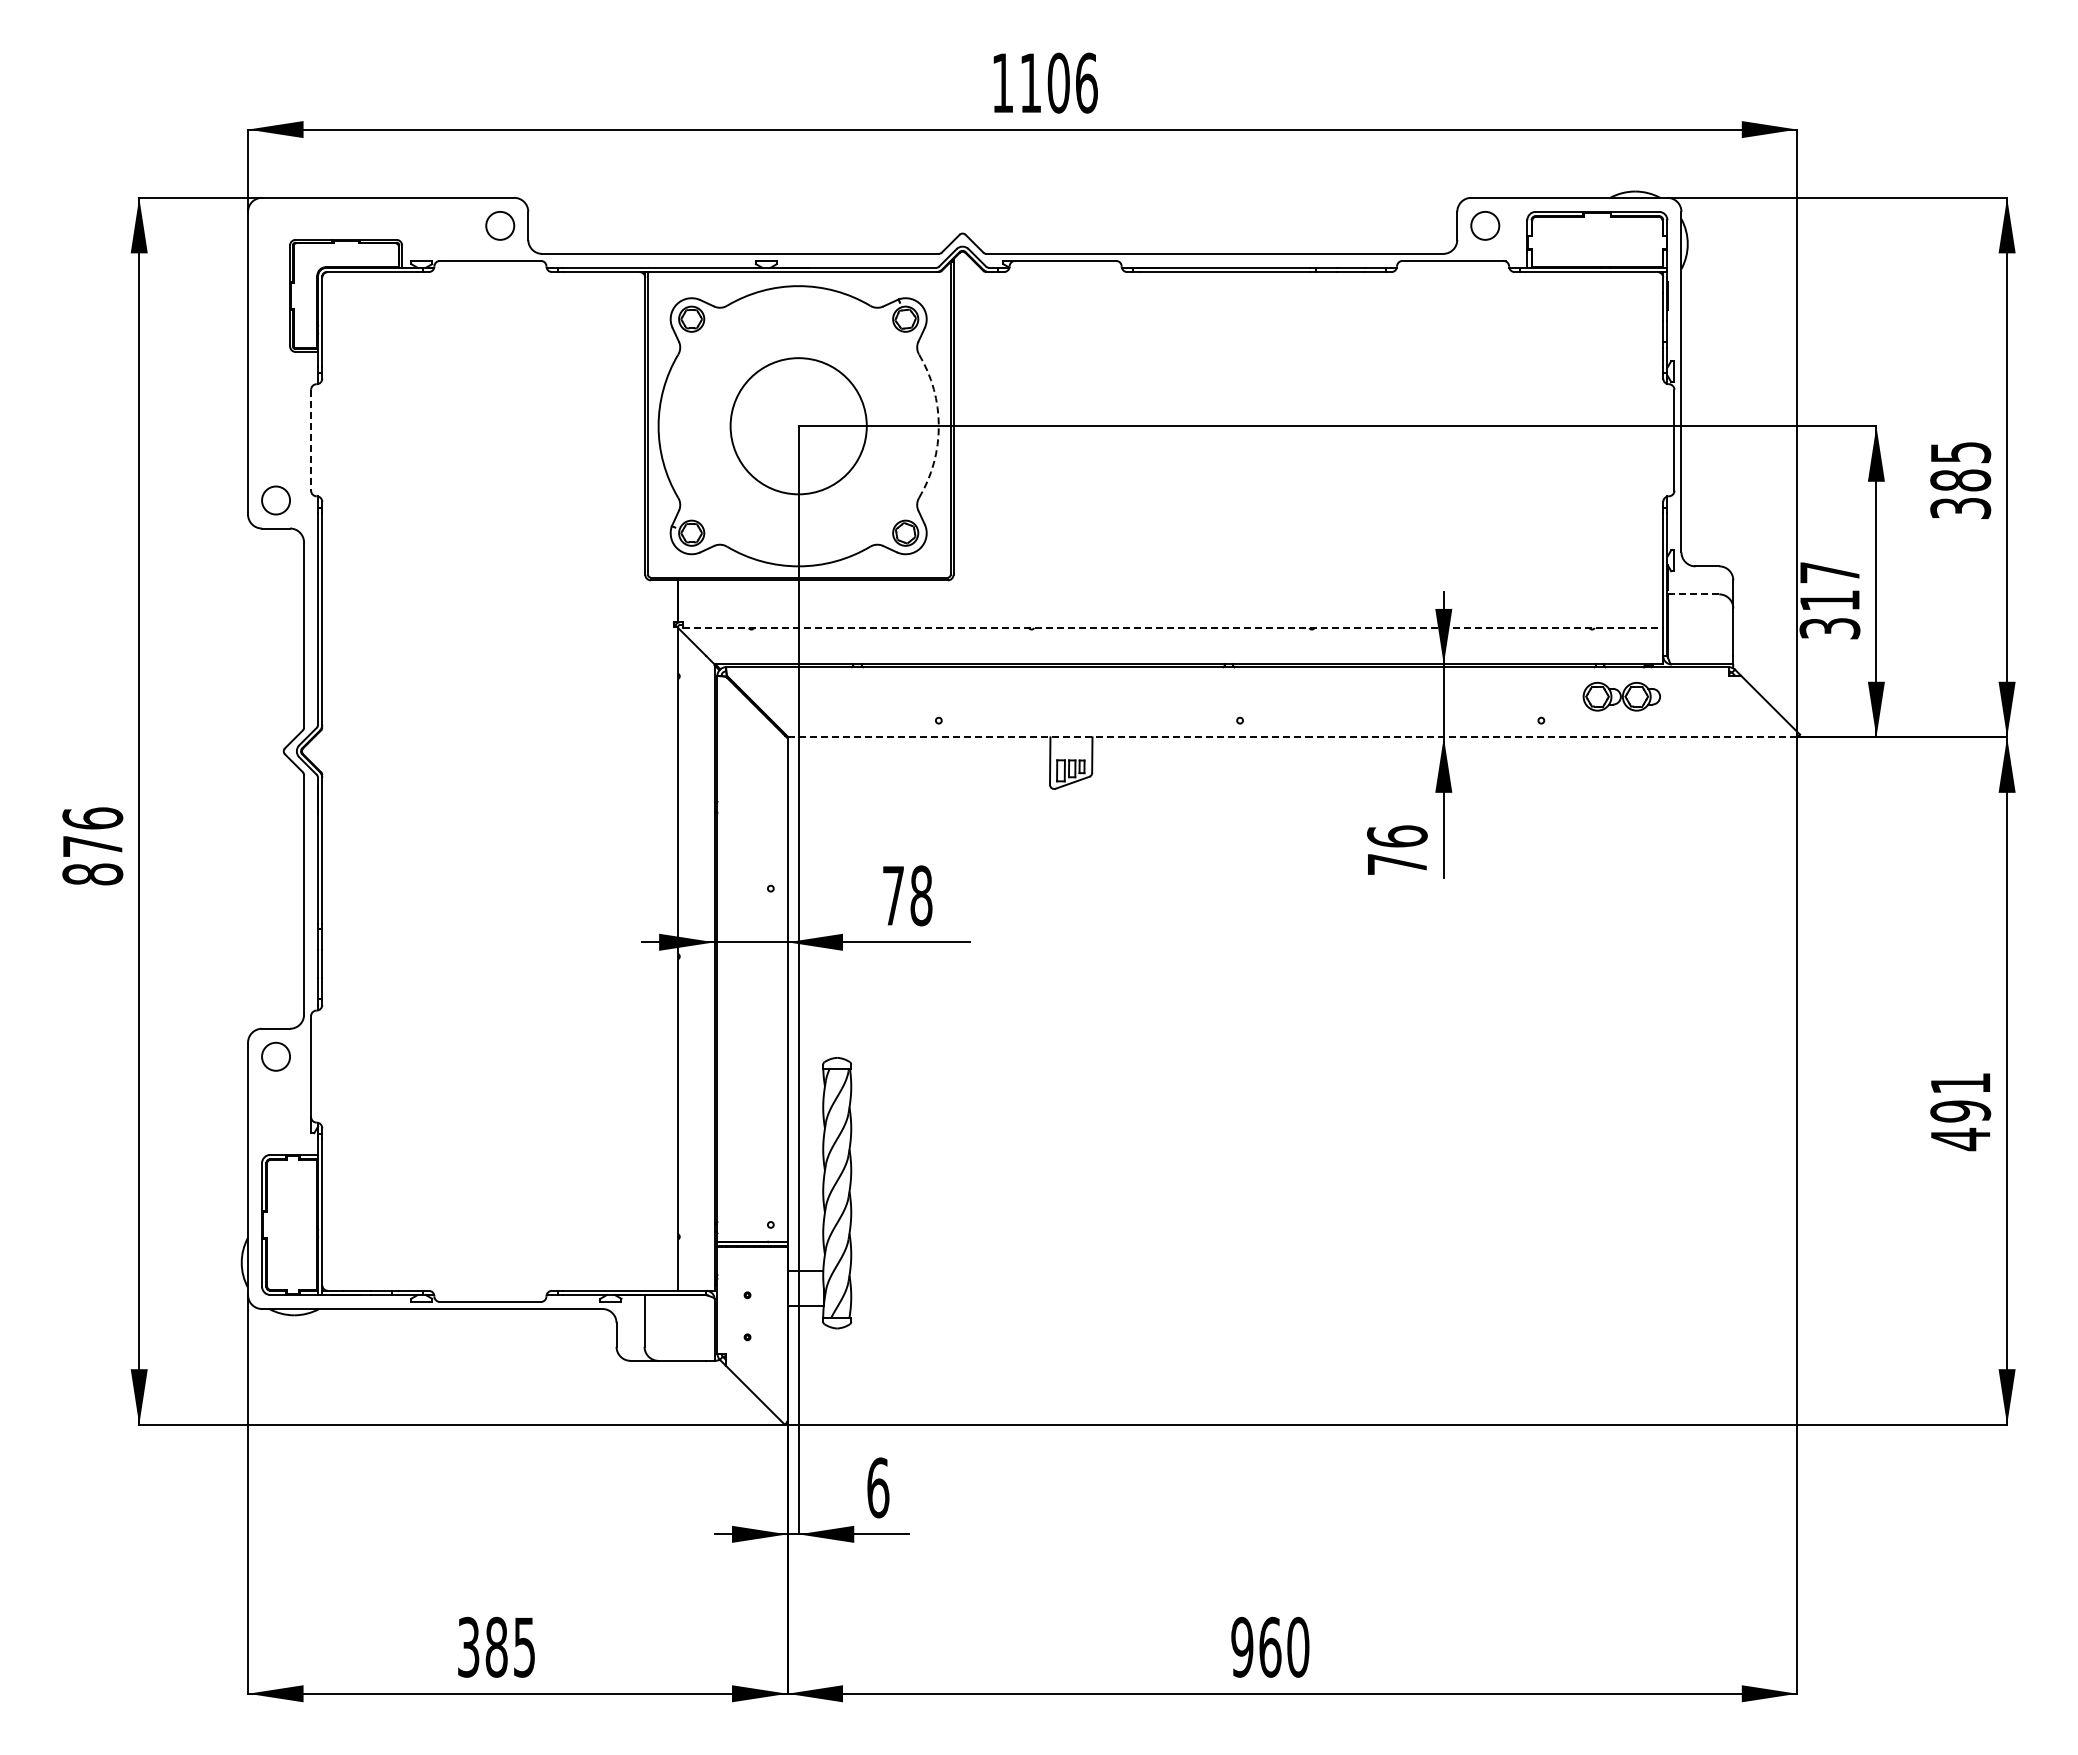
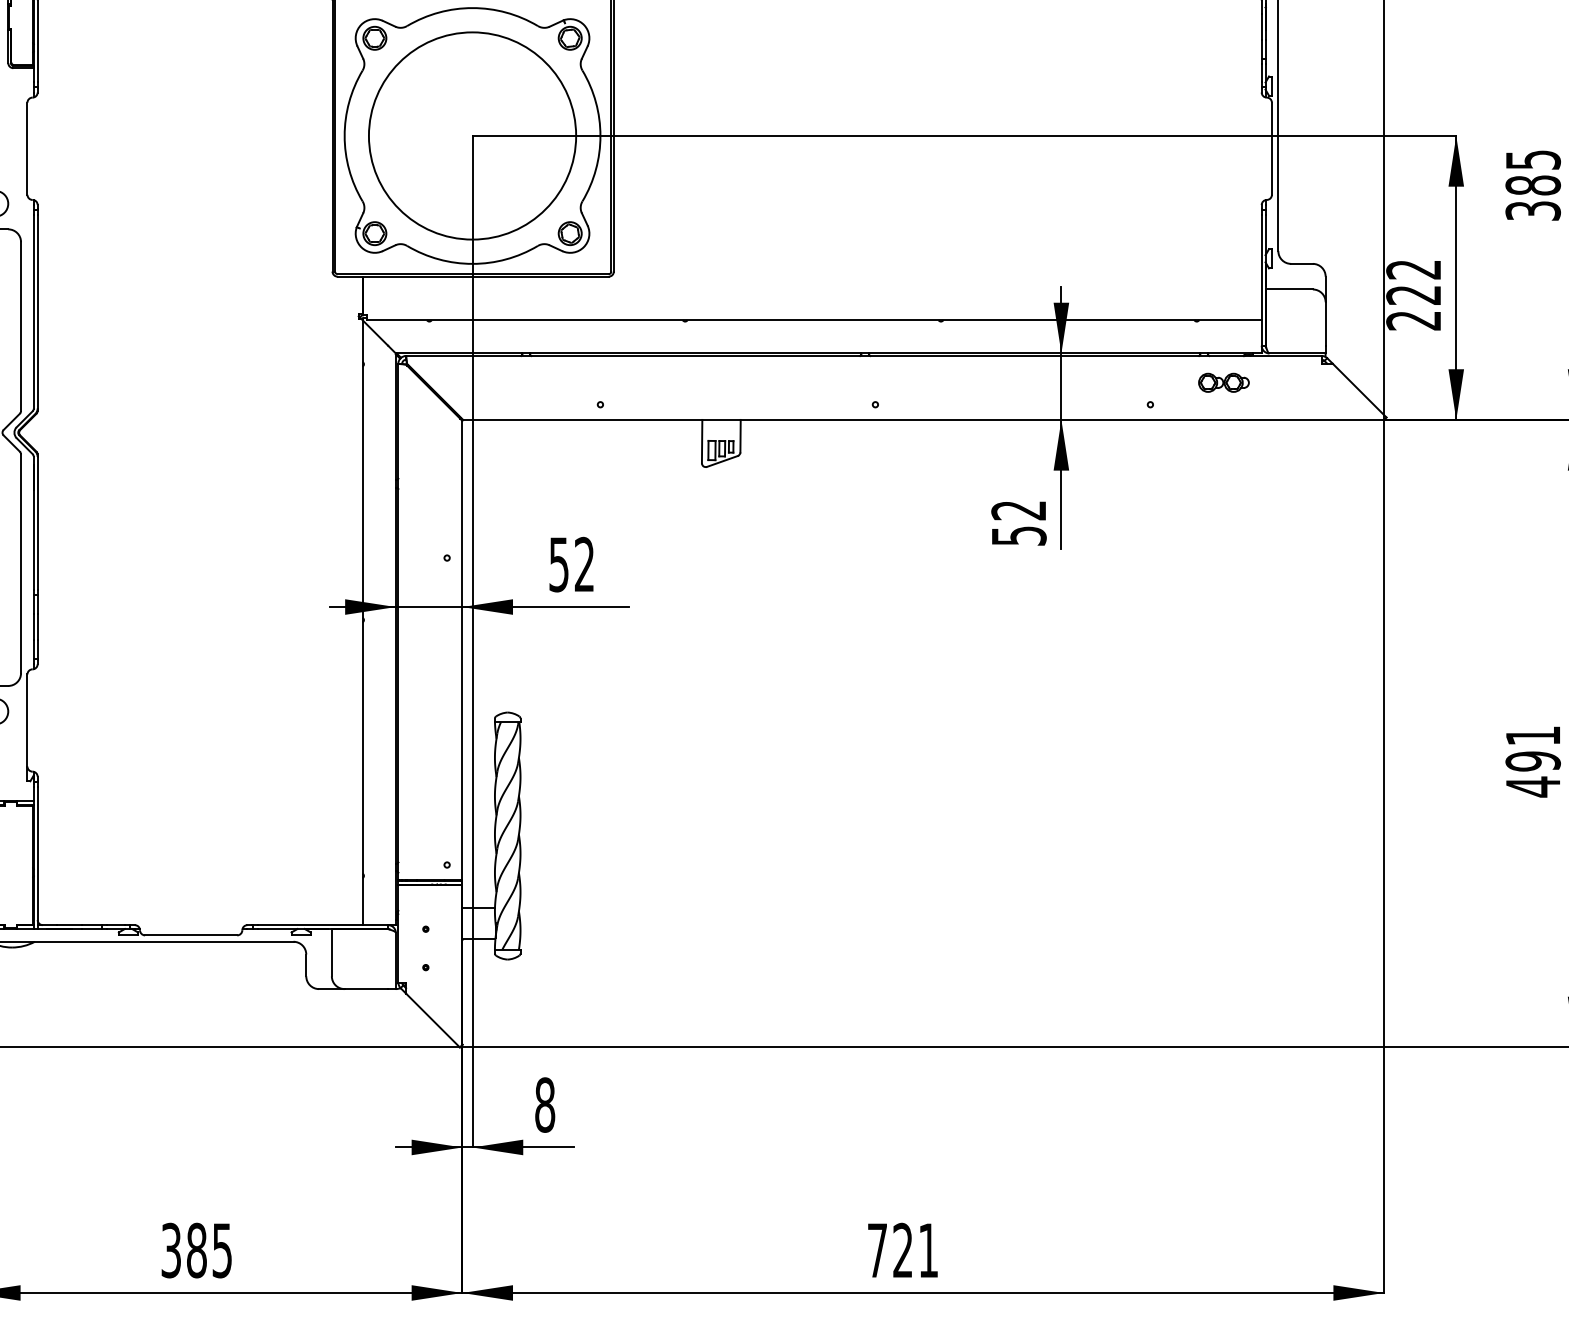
circle: (798, 425) -> (472, 135), size x1.67
arc: (938, 426) -> (600, 136), dashed -> solid
line: (311, 440) -> (27, 149), dashed -> solid
line: (1693, 594) -> (1289, 289), dashed -> solid
text: (1829, 600) -> (1413, 295), 317 -> 222
line: (1173, 628) -> (814, 320), dashed -> solid
part: (1621, 696) -> (1223, 382), size x0.71
line: (1293, 737) -> (924, 420), dashed -> solid
text: (1397, 850) -> (1019, 523), 76 -> 52
text: (907, 895) -> (571, 564), 78 -> 52
text: (878, 1487) -> (545, 1104), 6 -> 8
text: (1270, 1646) -> (903, 1249), 960 -> 721

